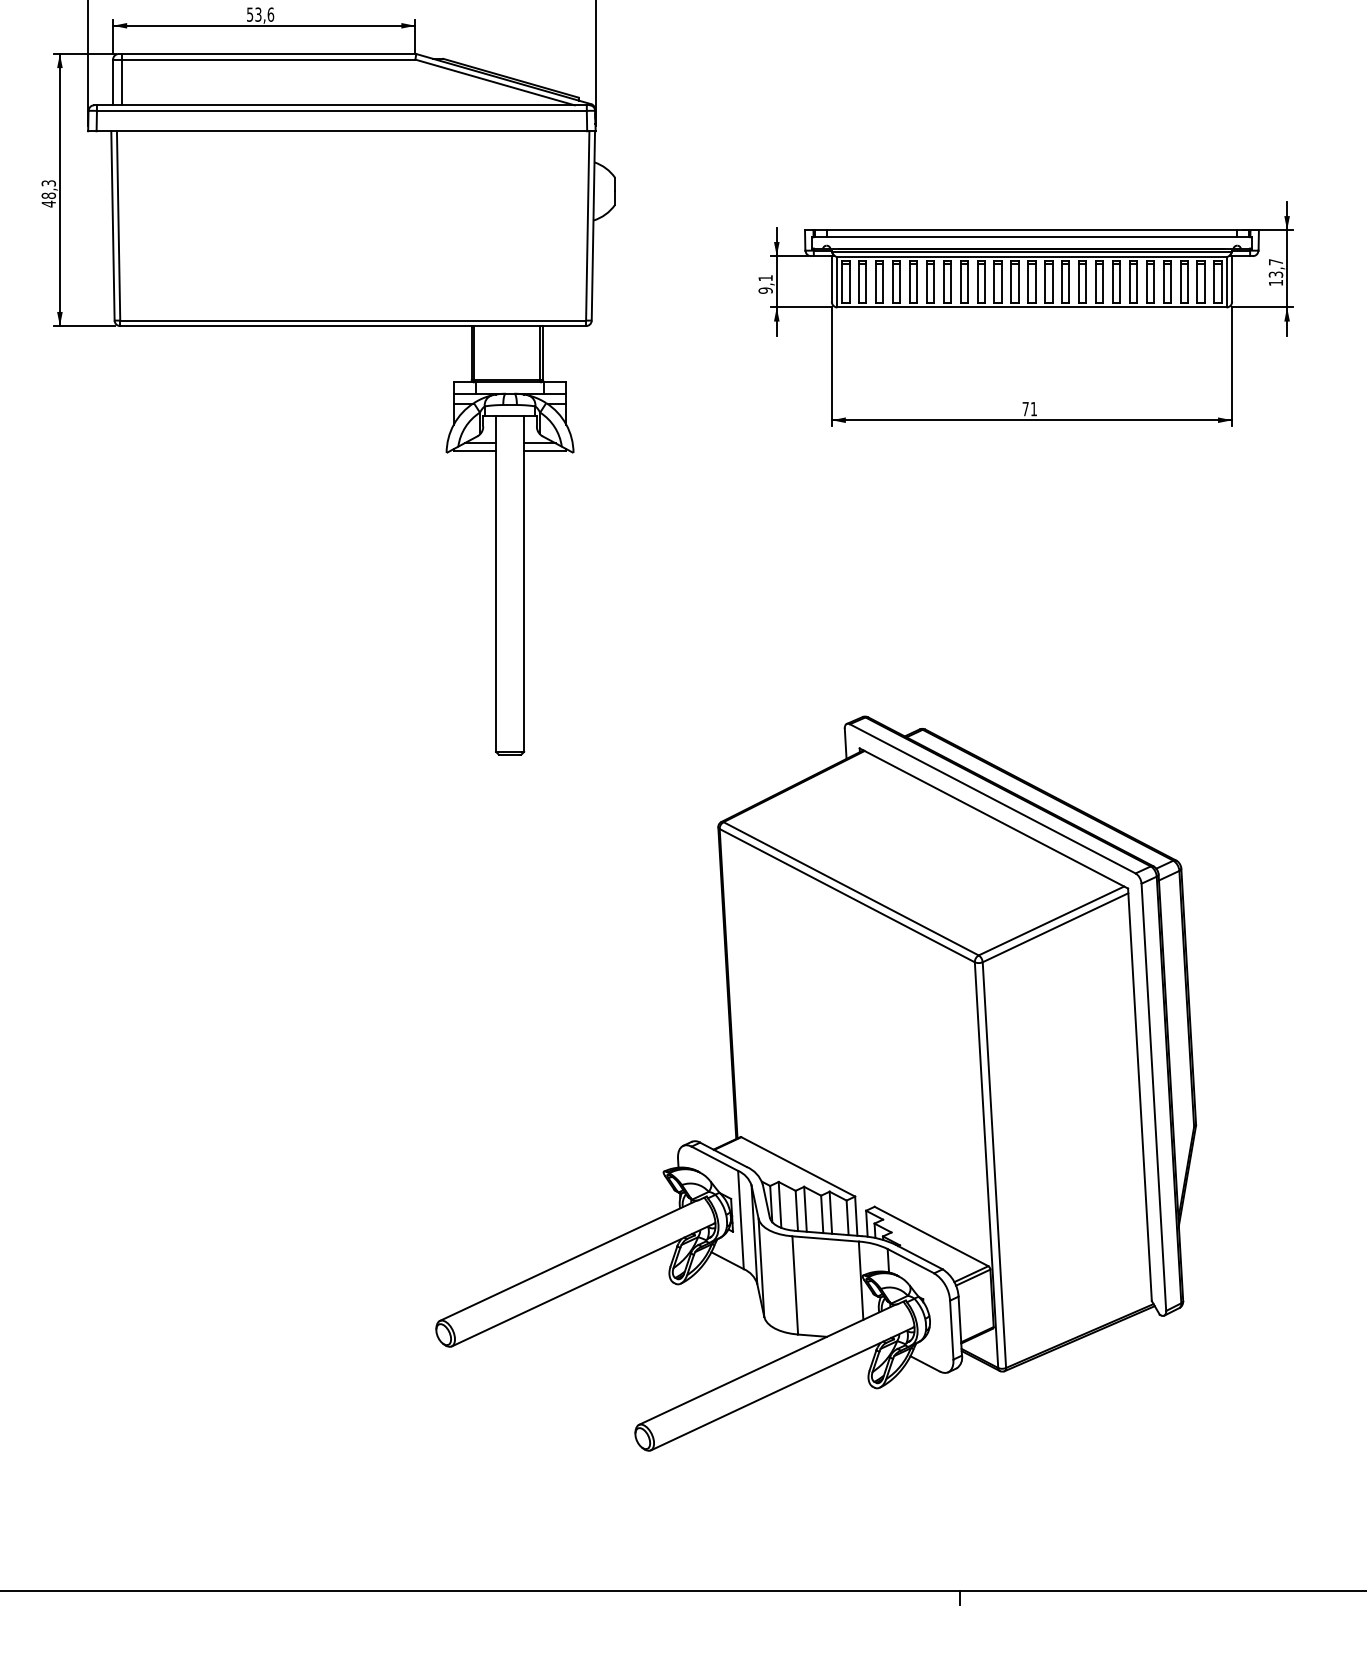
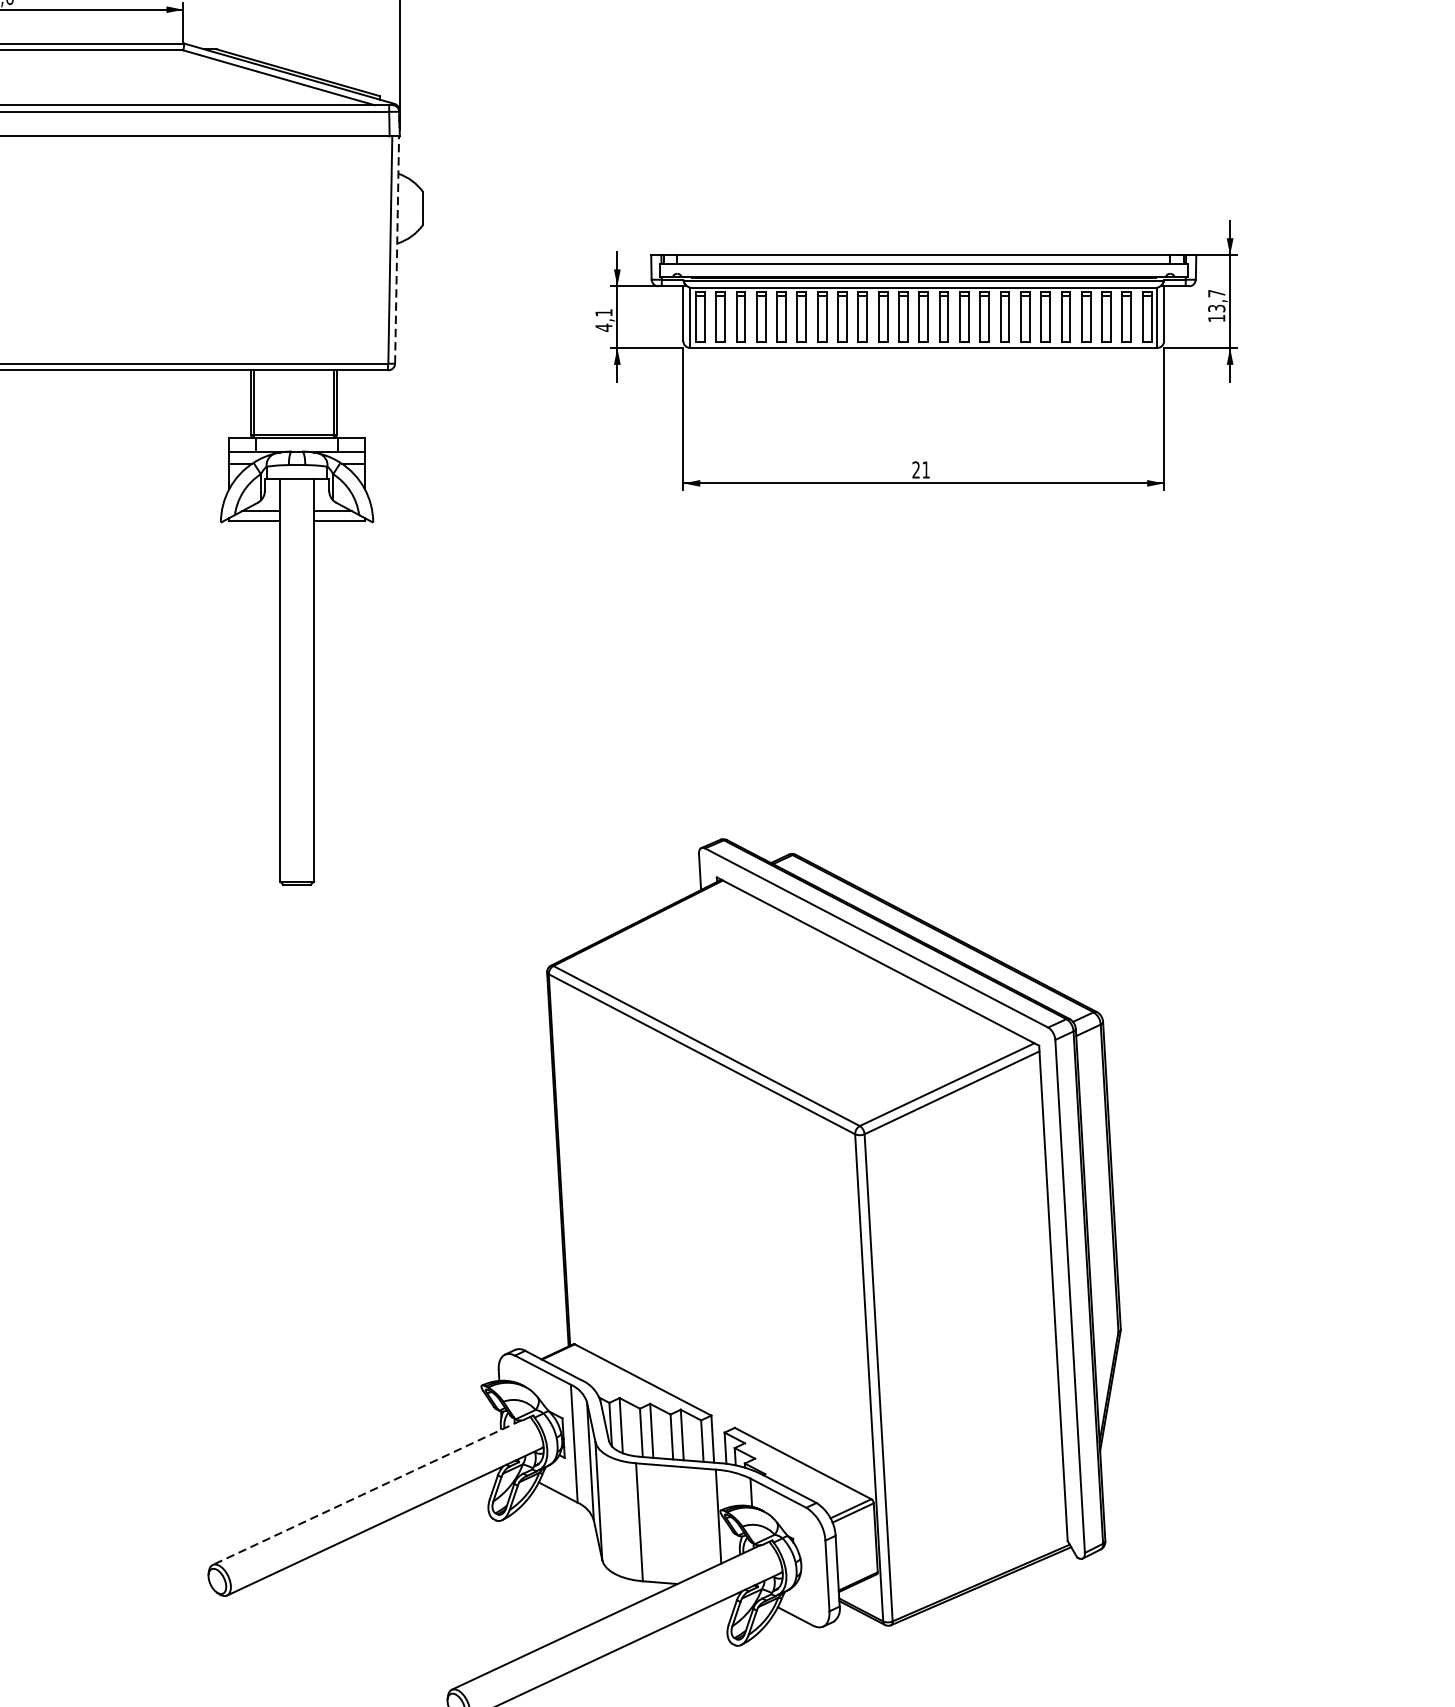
line: (593, 225) -> (397, 249), solid -> dashed
text: (765, 290) -> (603, 327), 9,1 -> 4,1
text: (1025, 408) -> (915, 469), 71 -> 21
line: (568, 1260) -> (367, 1492), solid -> dashed

